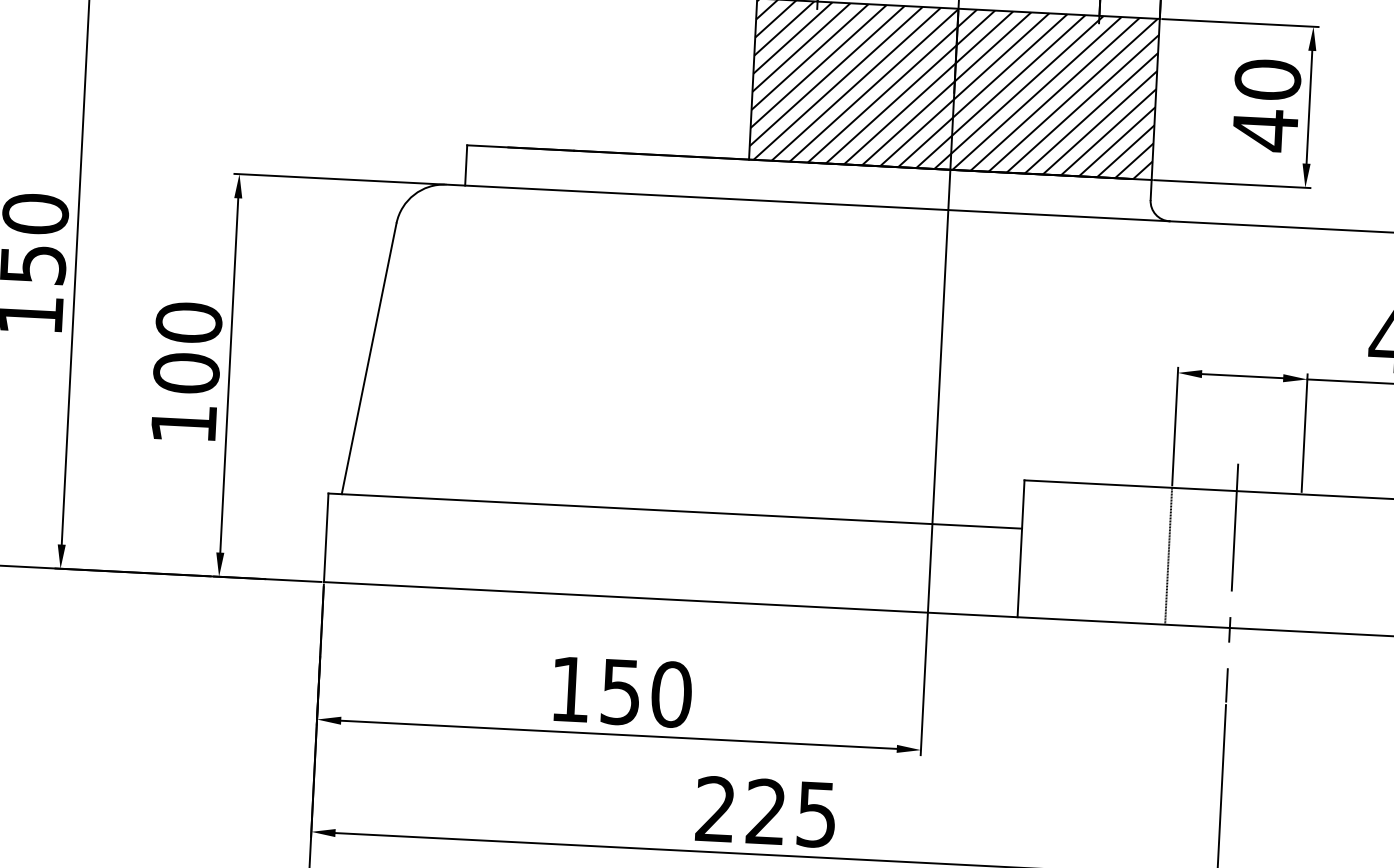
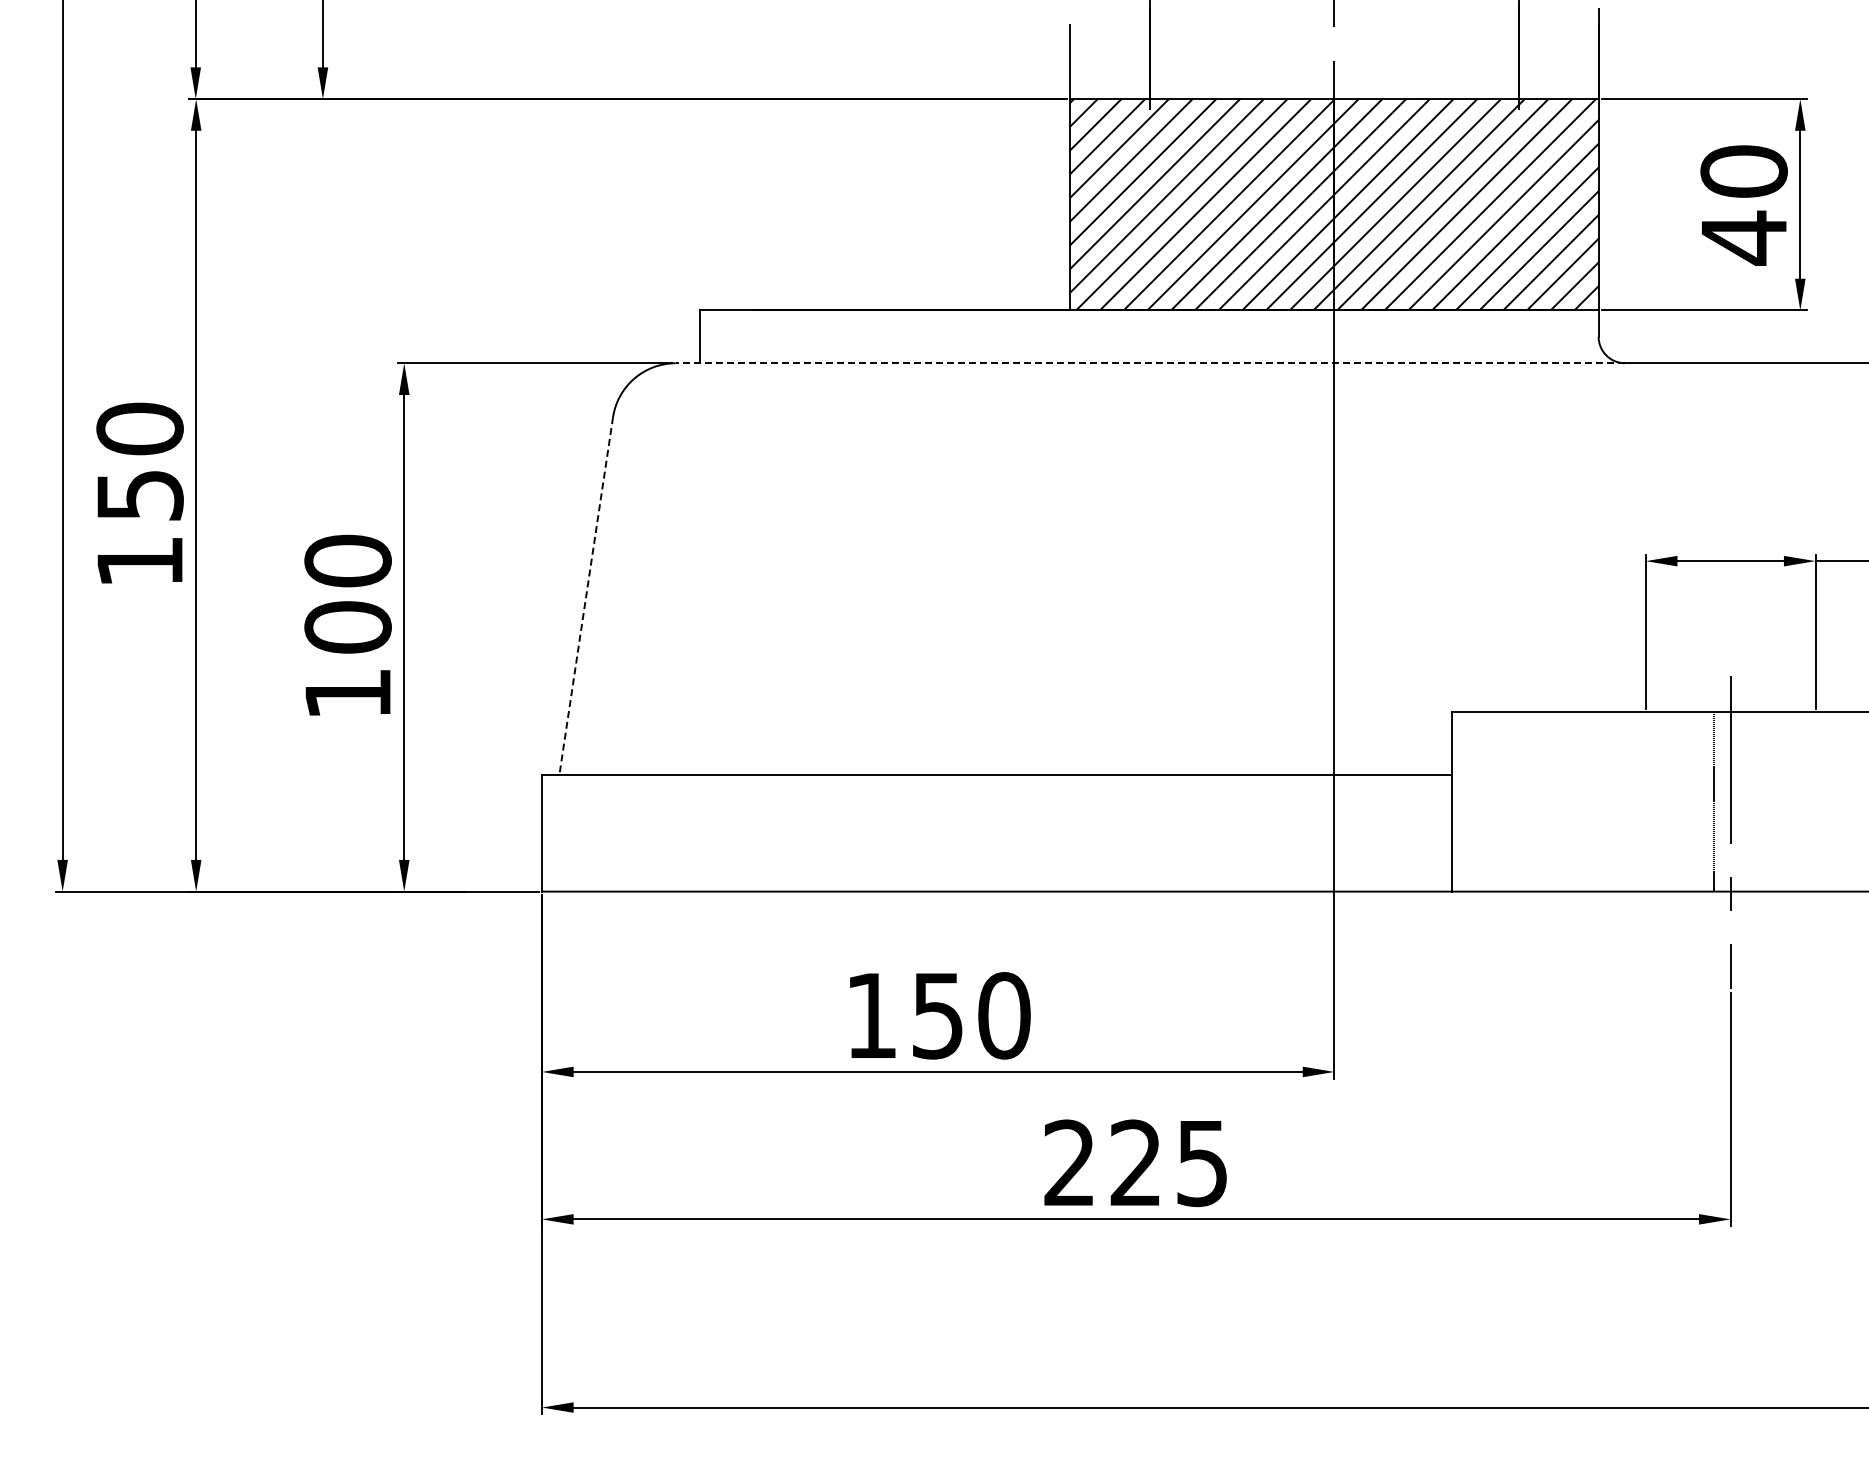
line: (808, 203) -> (1150, 363), solid -> dashed
line: (369, 358) -> (586, 596), solid -> dashed
line: (1168, 556) -> (1713, 801), moved

